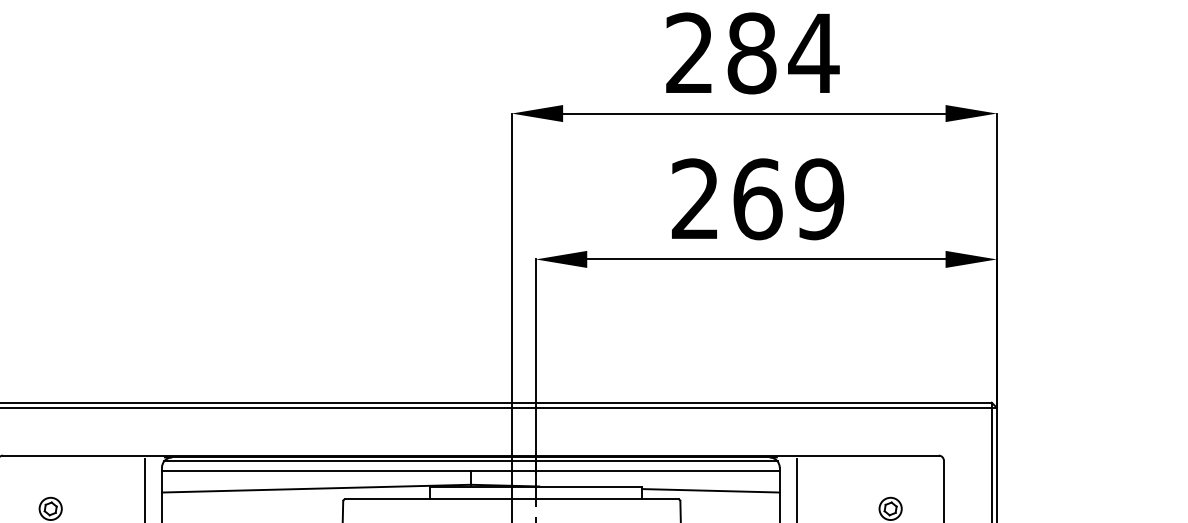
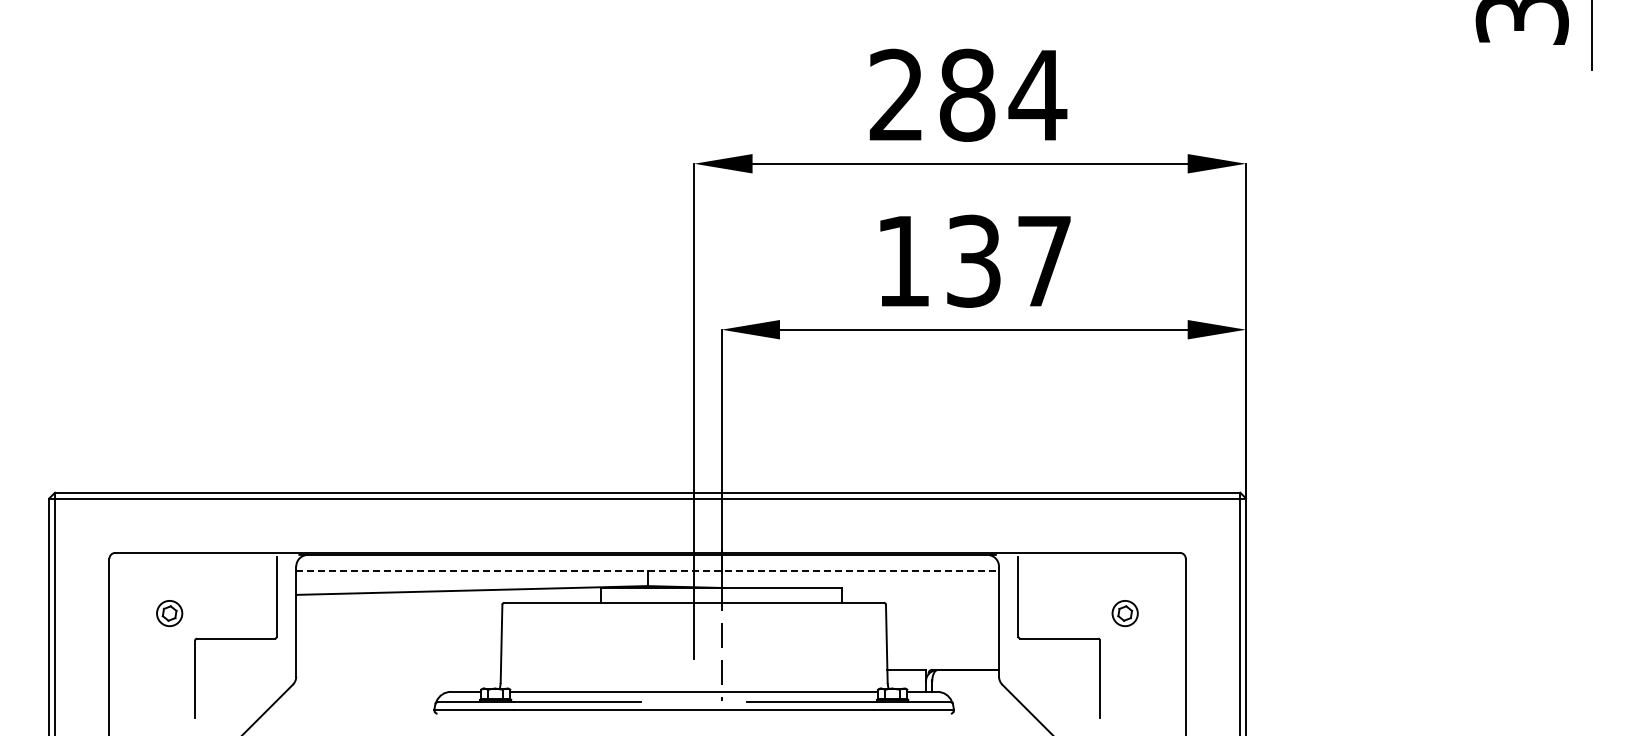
text: (758, 198) -> (974, 260), 269 -> 137
line: (470, 461) -> (647, 559), removed
line: (471, 471) -> (648, 570), solid -> dashed
line: (710, 490) -> (920, 592), removed

